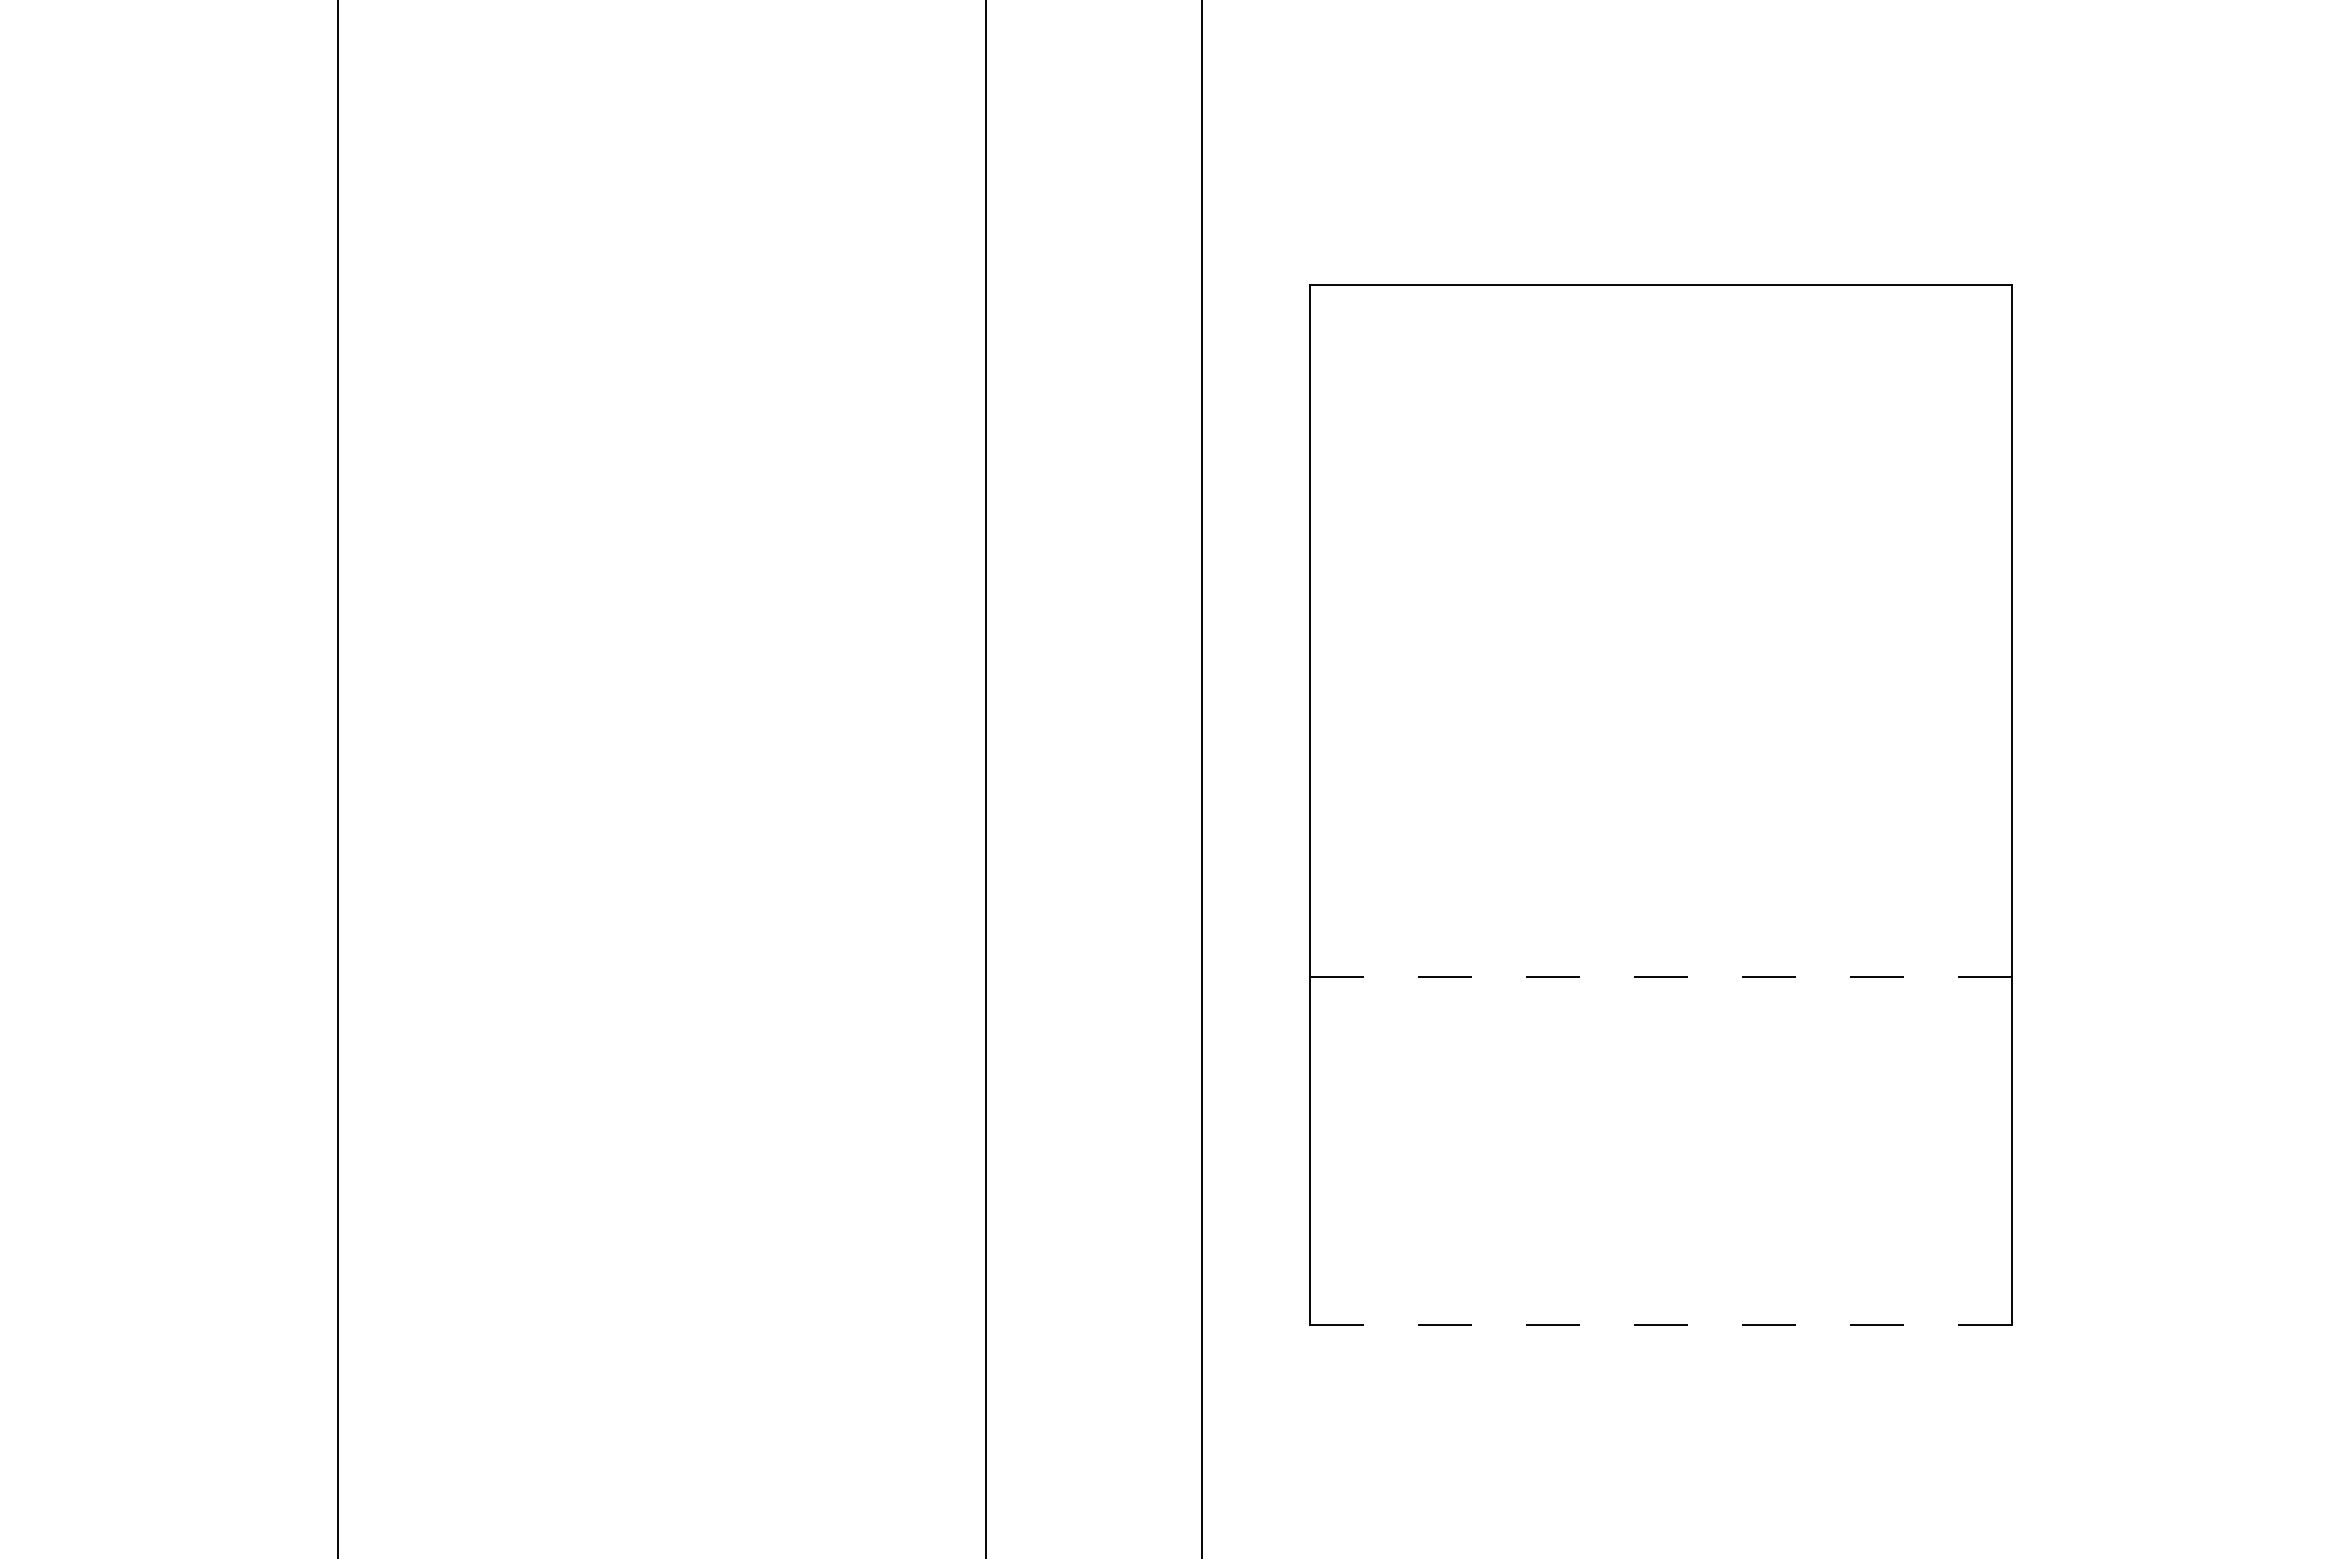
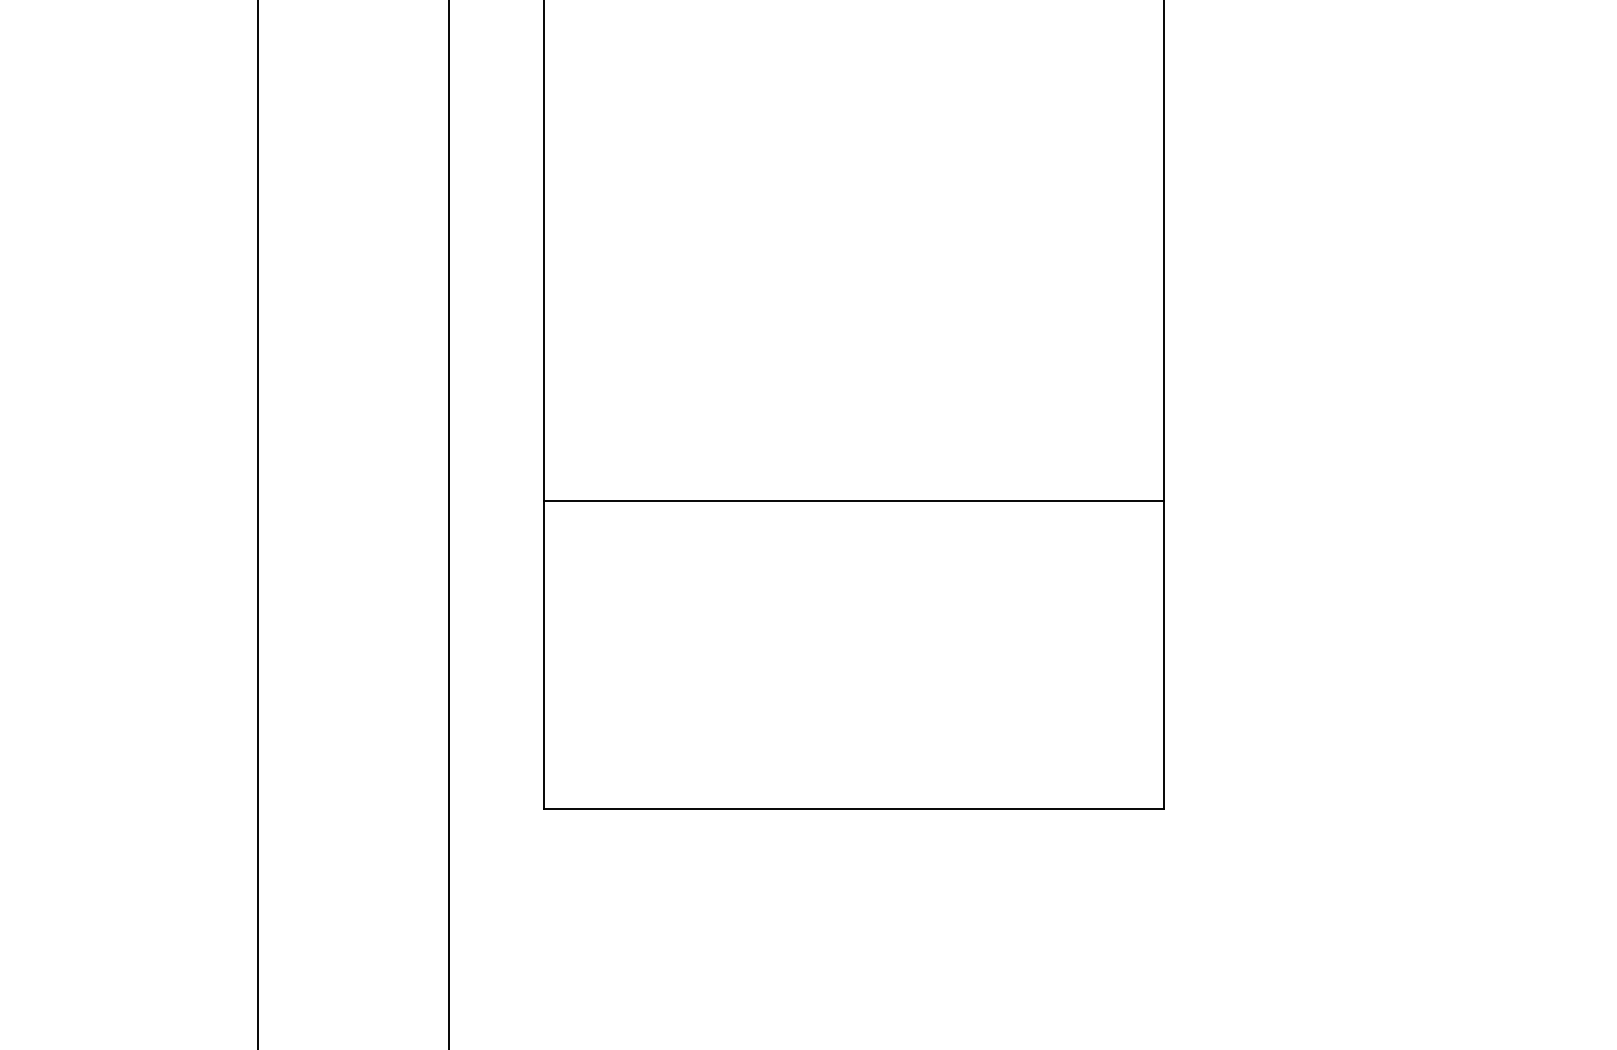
line: (1661, 977) -> (854, 501), dashed -> solid
line: (1661, 1325) -> (854, 808), dashed -> solid

